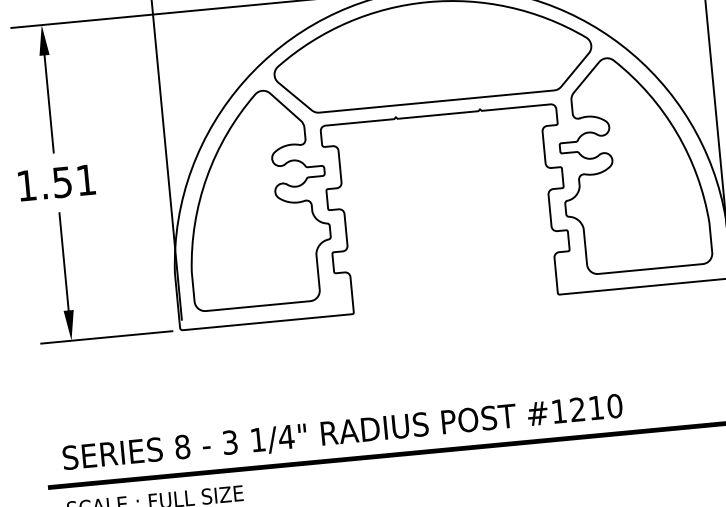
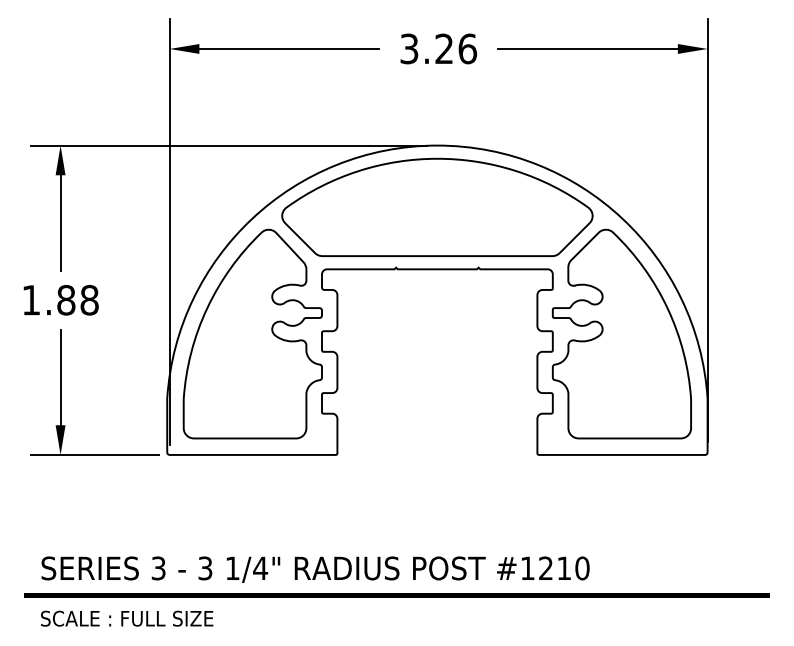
text: (73, 180) -> (77, 299), 1.51 -> 1.88
text: (182, 447) -> (158, 568), 8 -> 3

